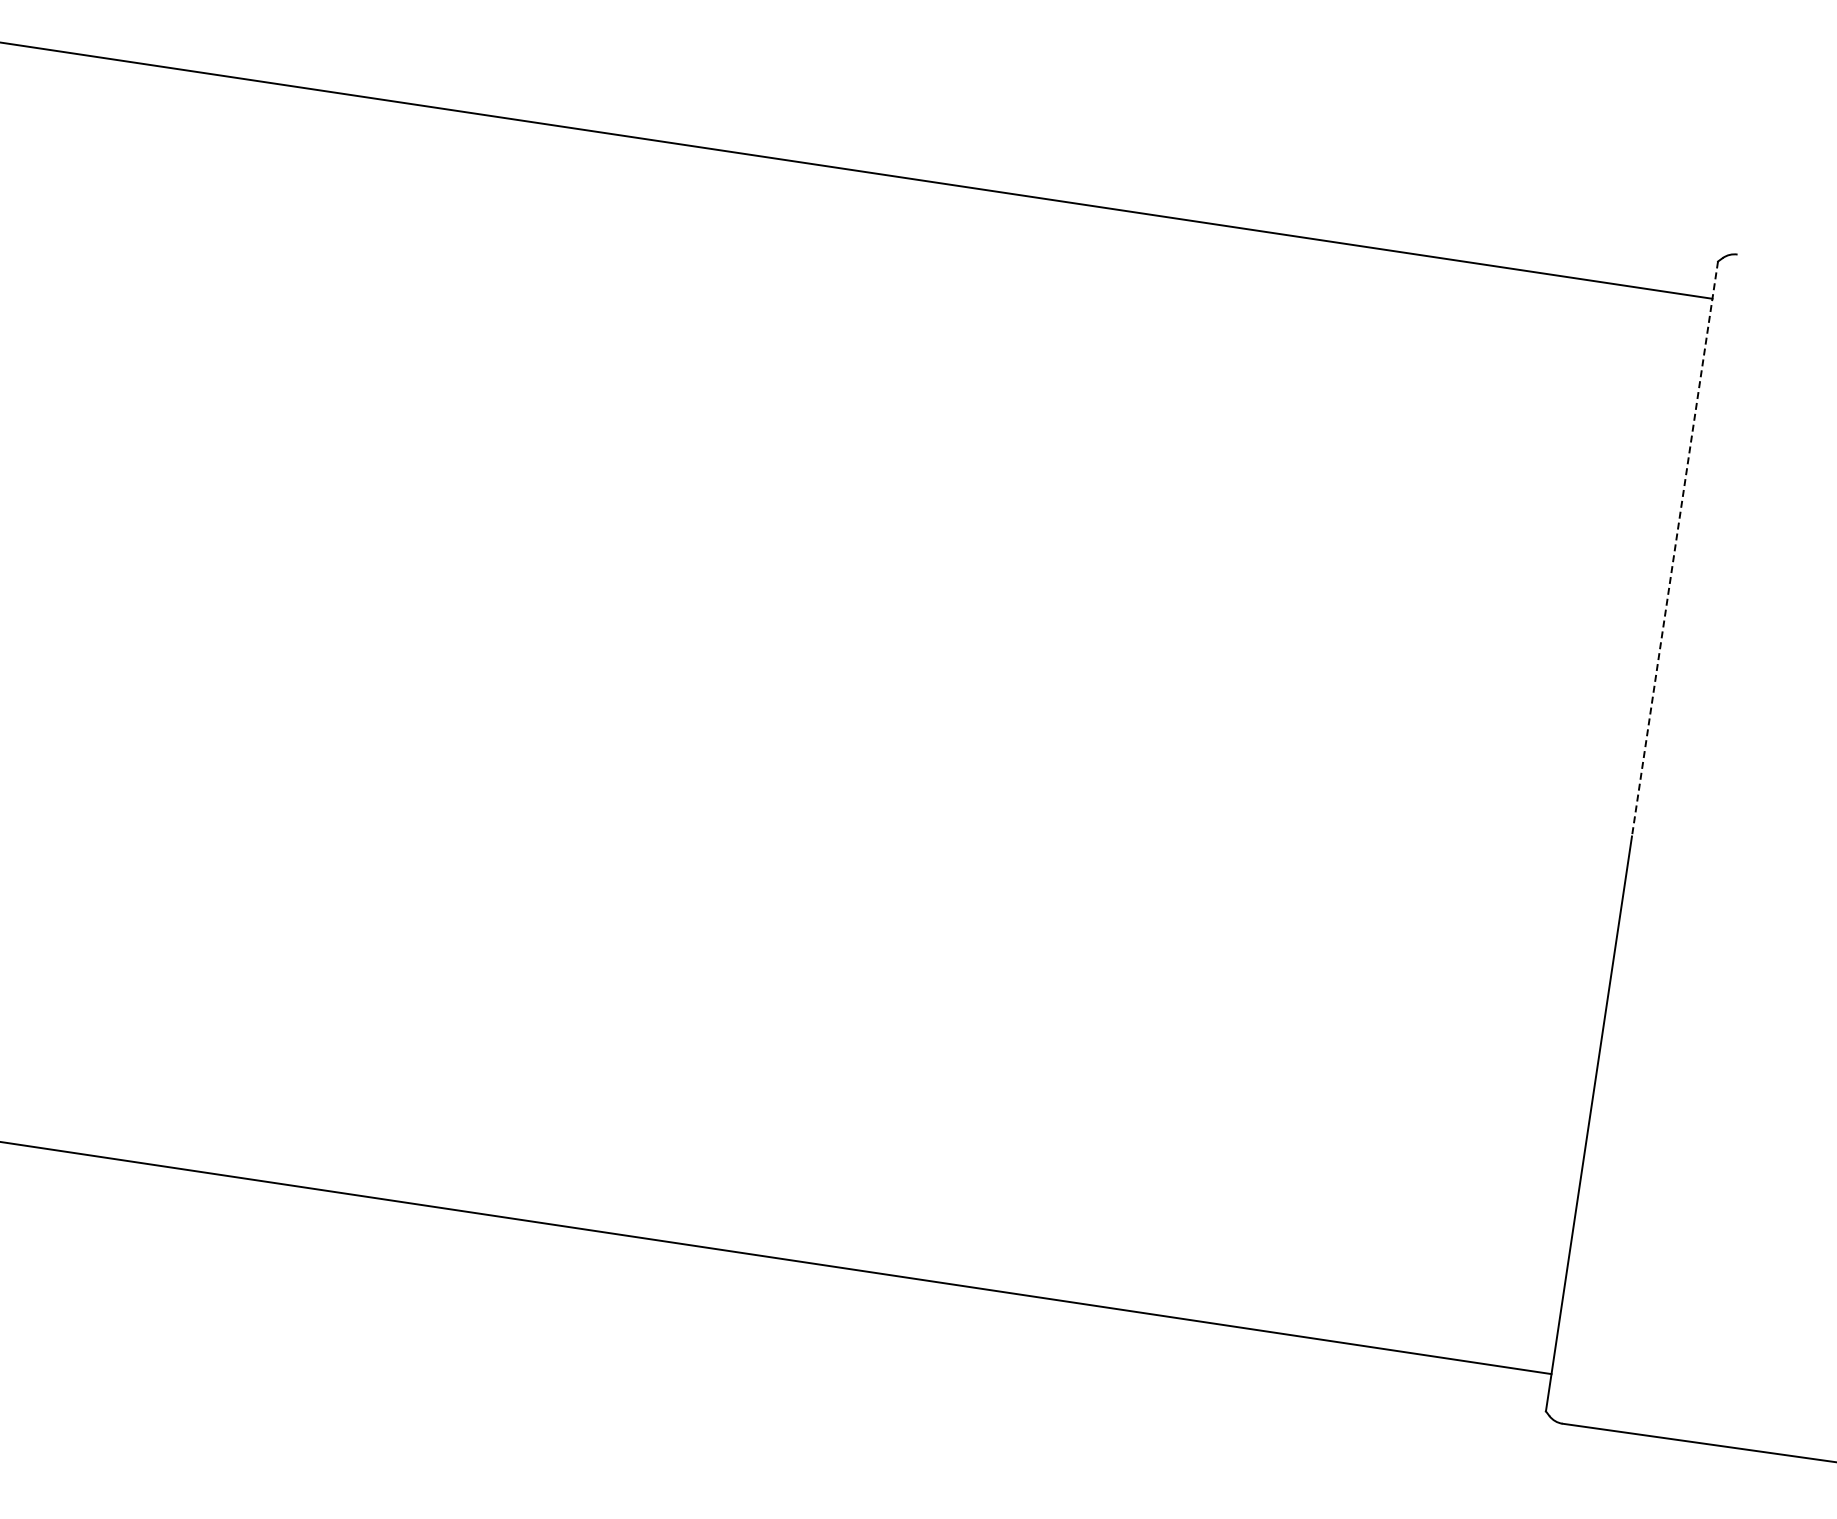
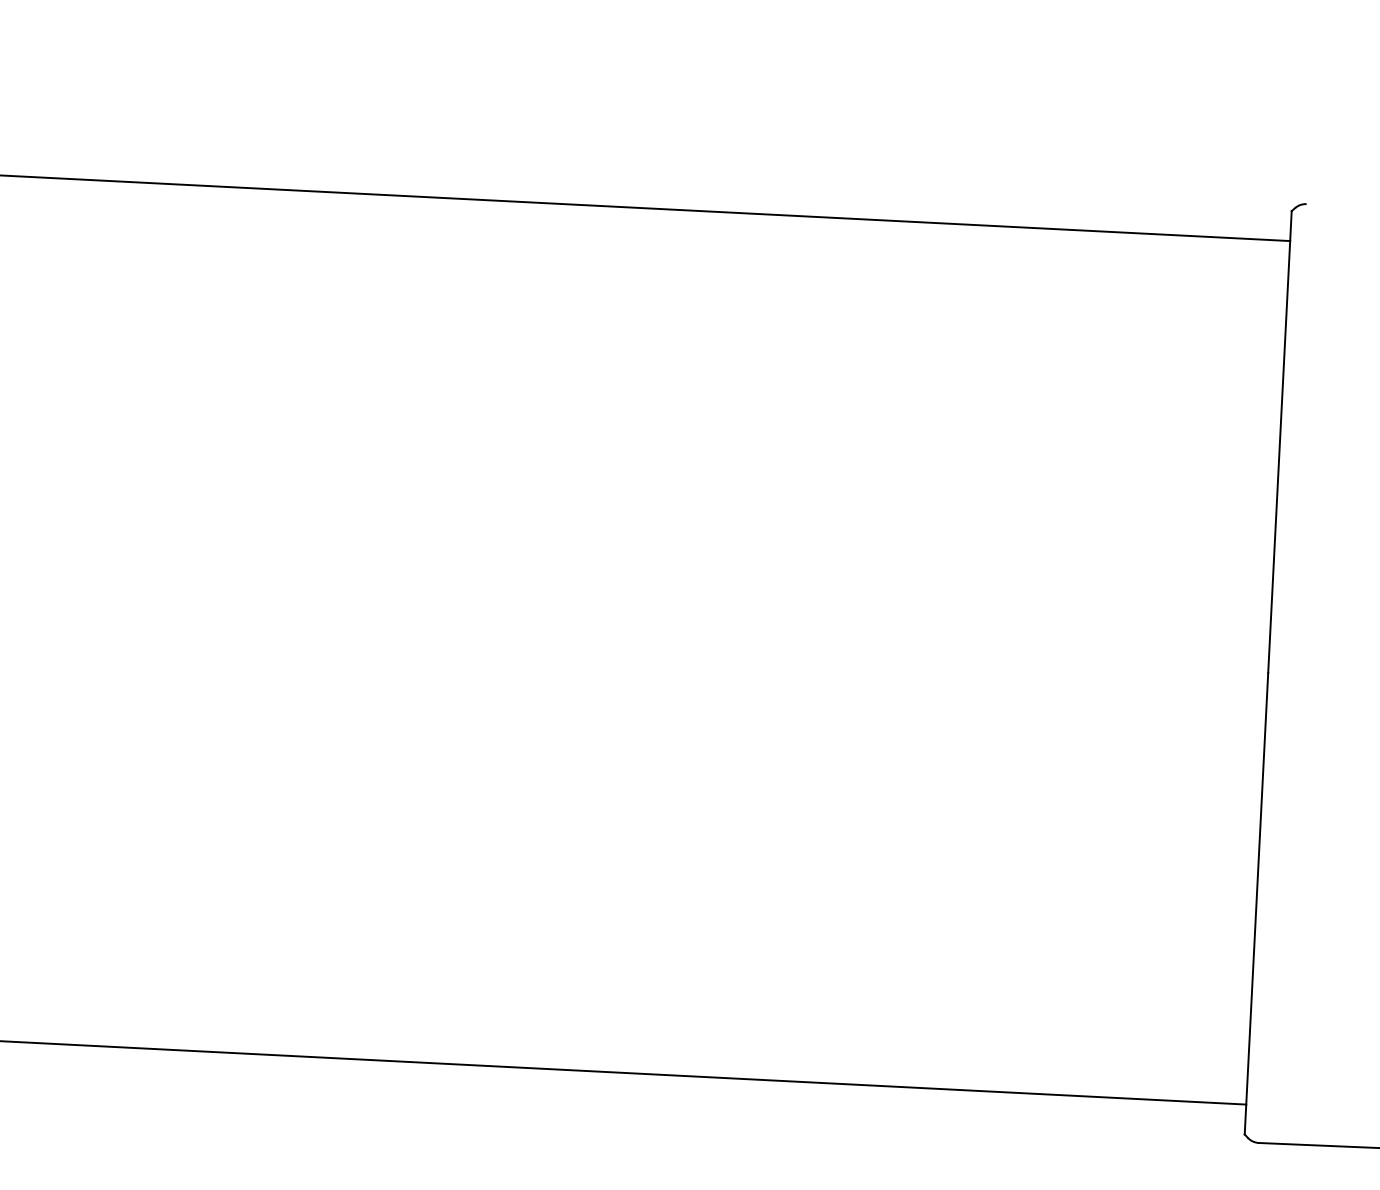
line: (1675, 548) -> (1280, 441), dashed -> solid

